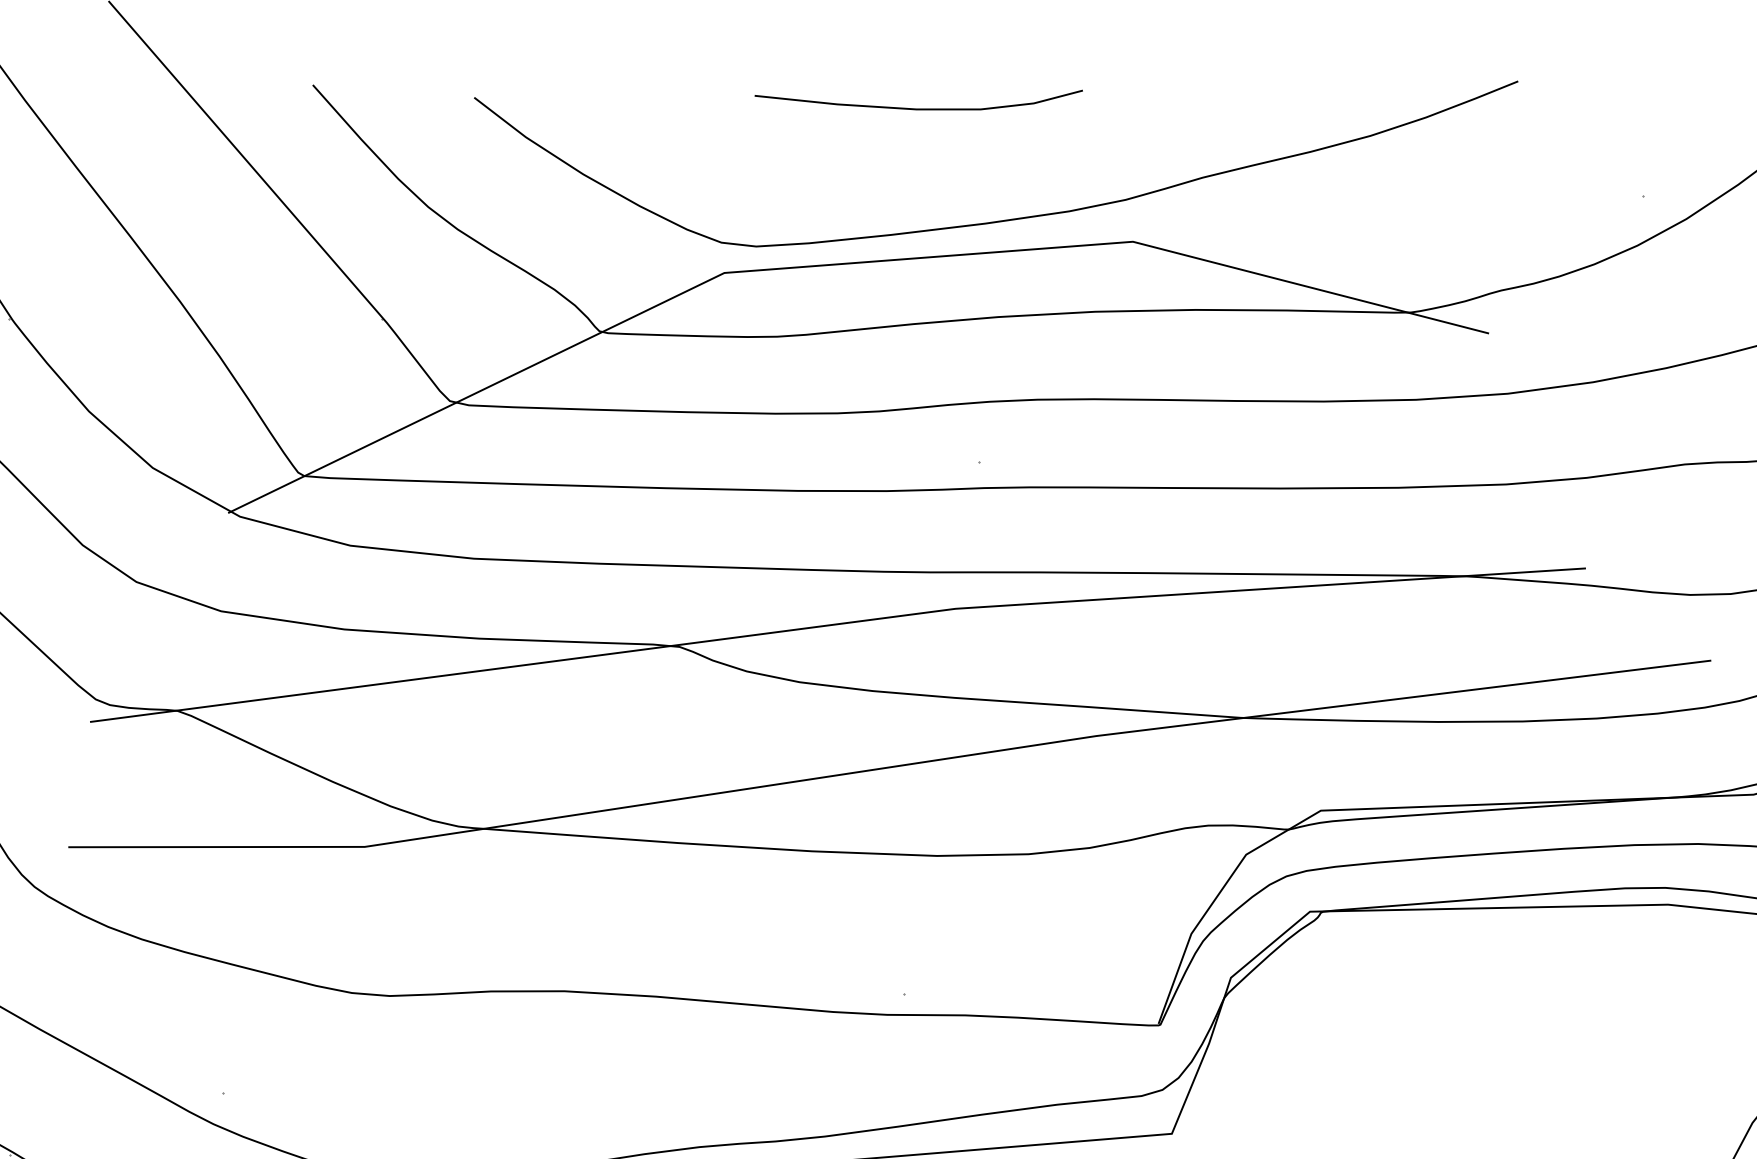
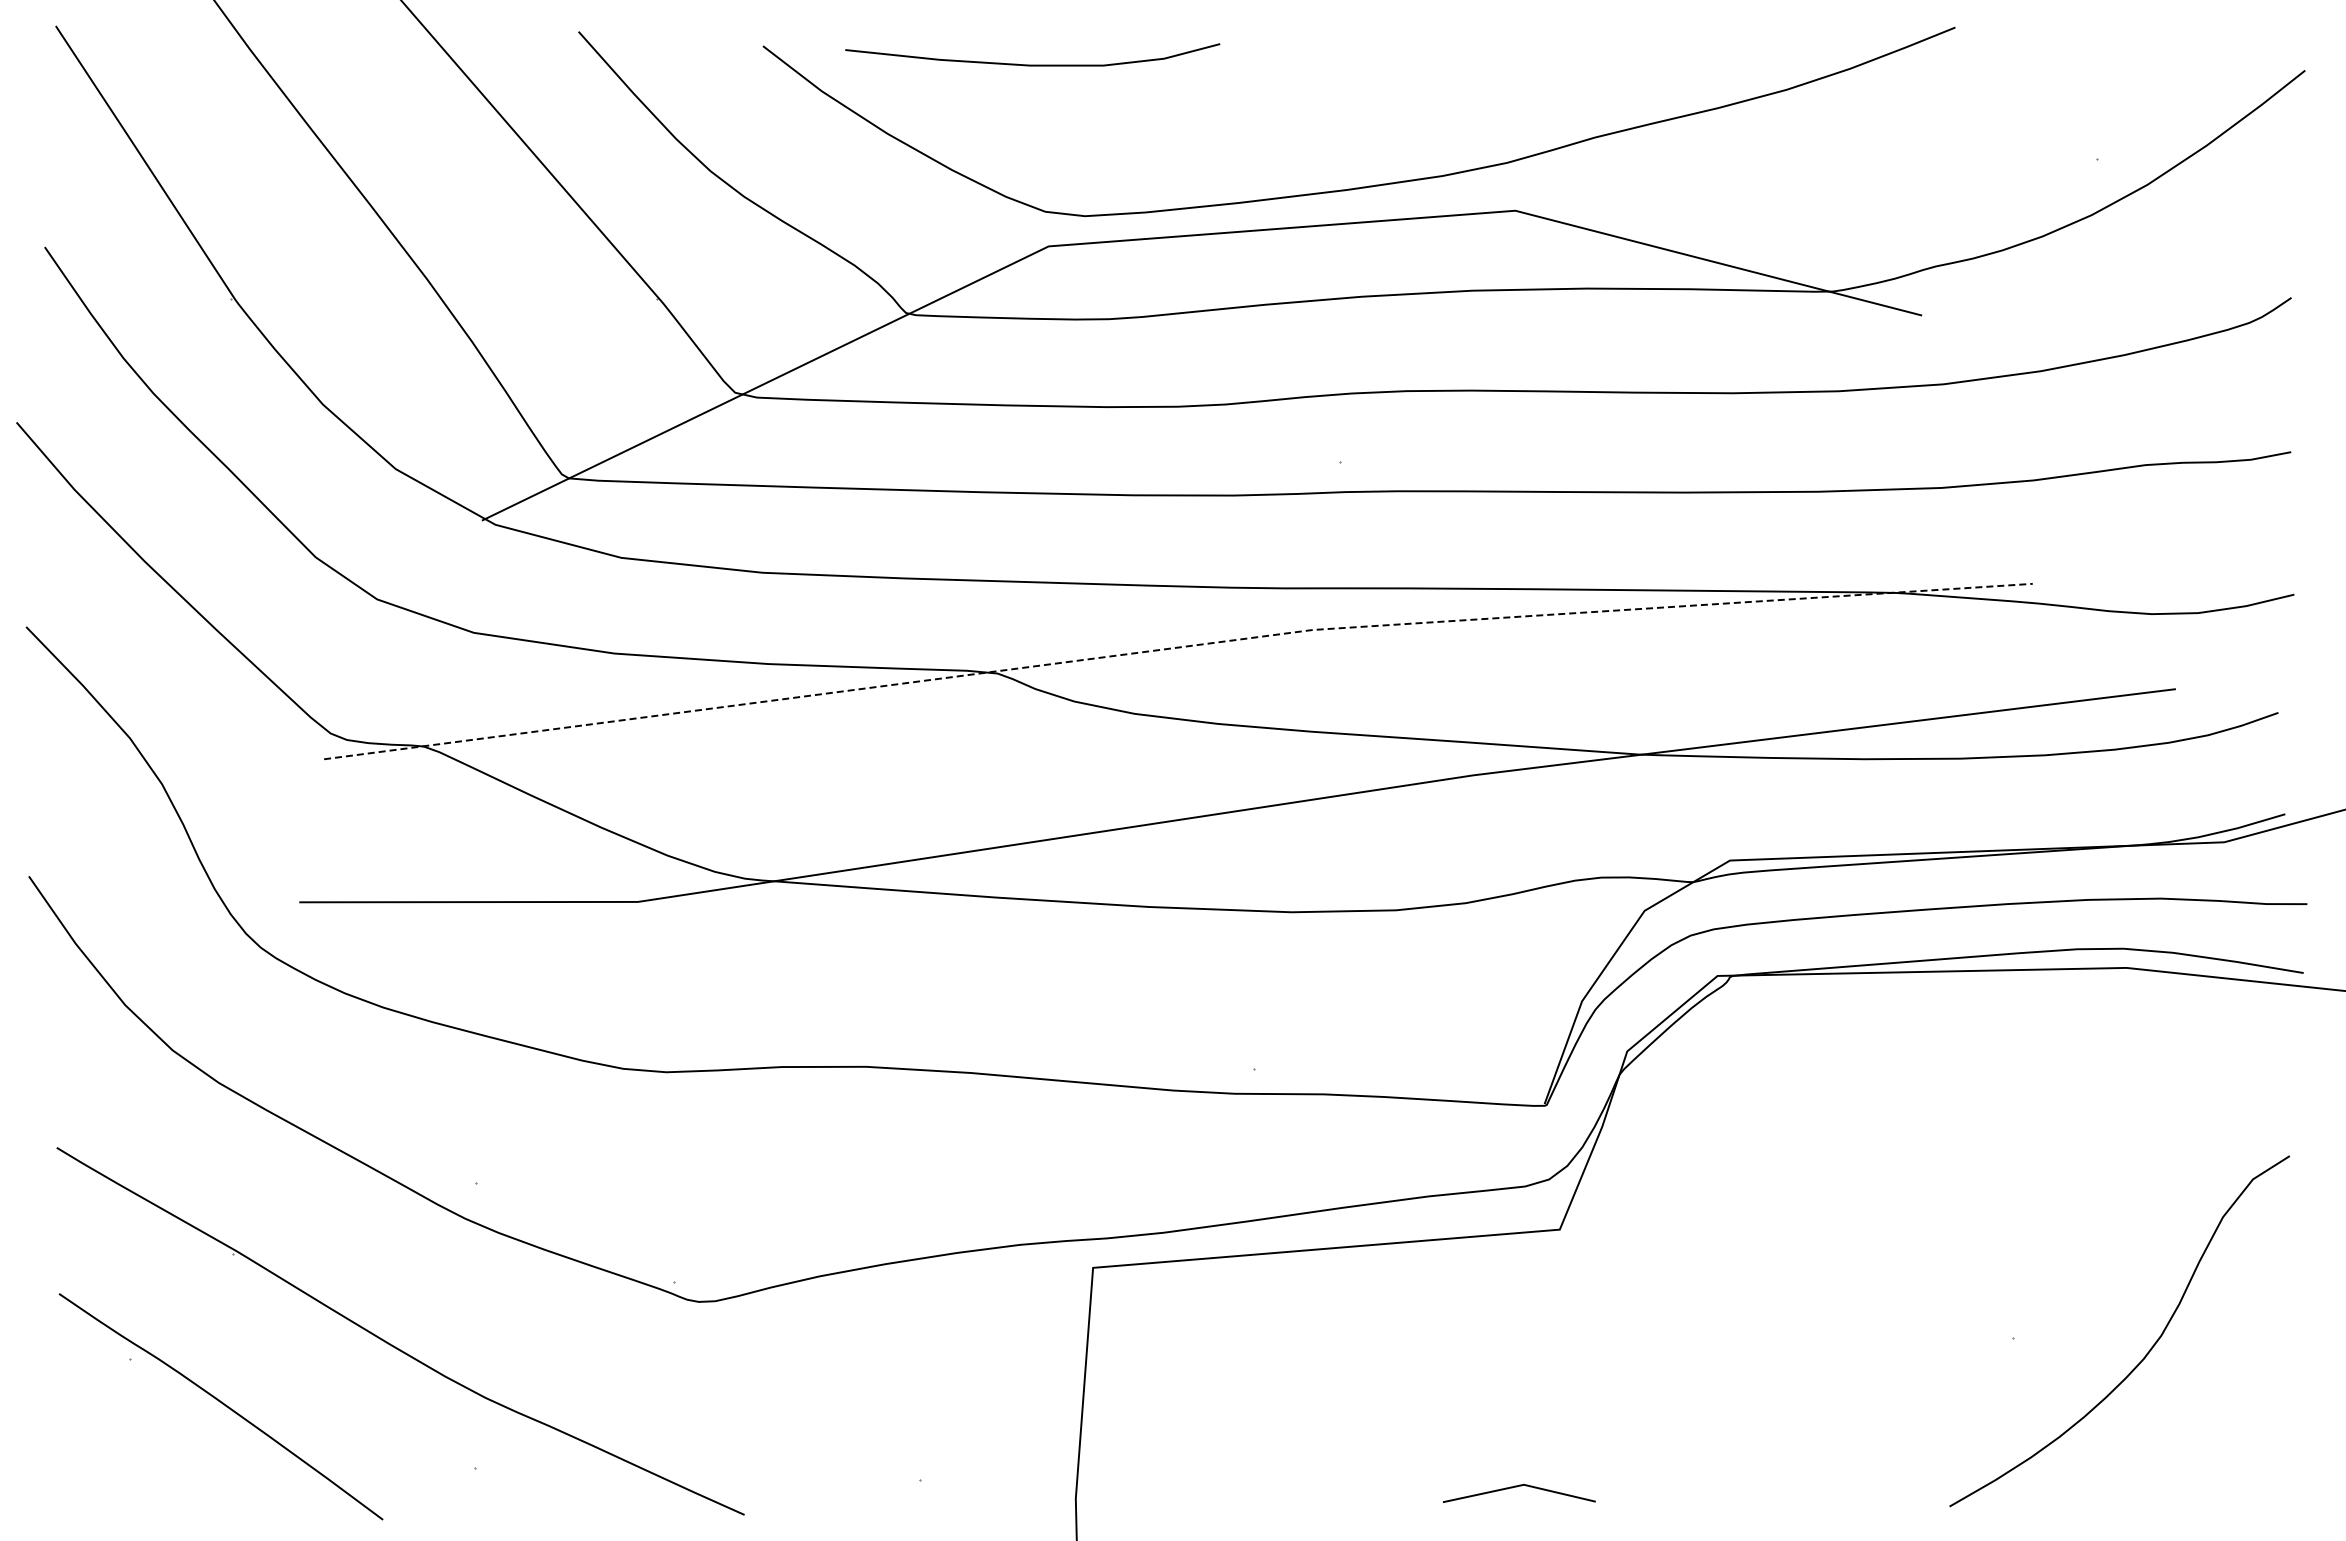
curve: (918, 108) -> (1032, 64), moved
line: (837, 624) -> (1177, 647), solid -> dashed

